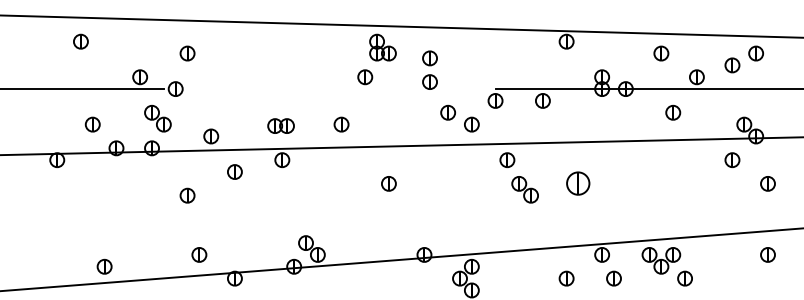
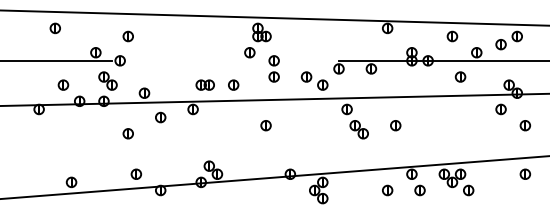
part: (429, 69) -> (273, 68), moved
part: (279, 125) -> (204, 84), moved
part: (578, 183) -> (395, 125), size x0.62

